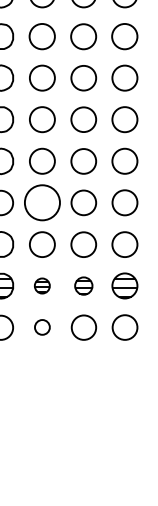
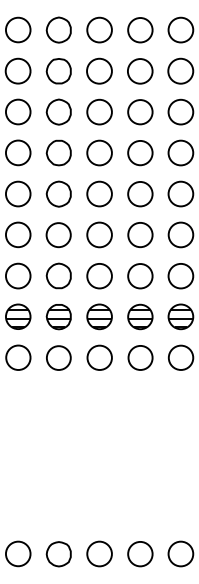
part: (42, 202) -> (99, 234), size x0.71
part: (42, 285) -> (99, 316), size x1.67
part: (83, 285) -> (140, 316), size x1.43
part: (42, 327) -> (99, 357), size x1.67

